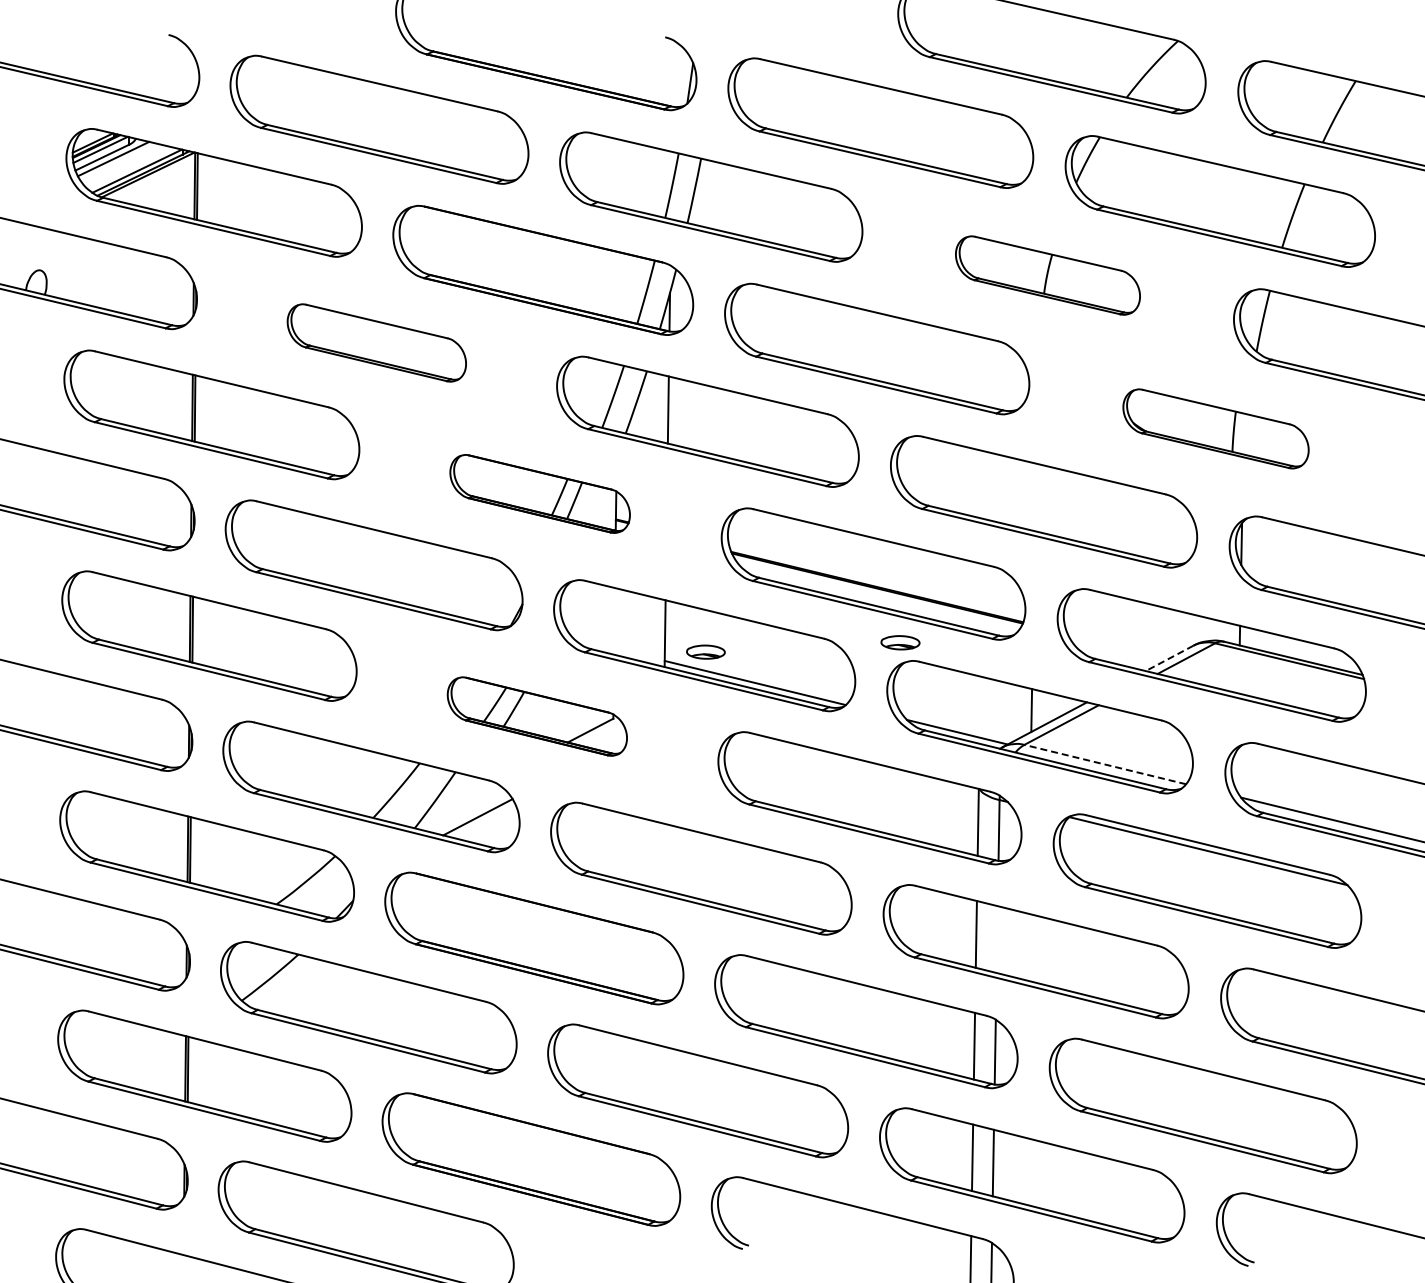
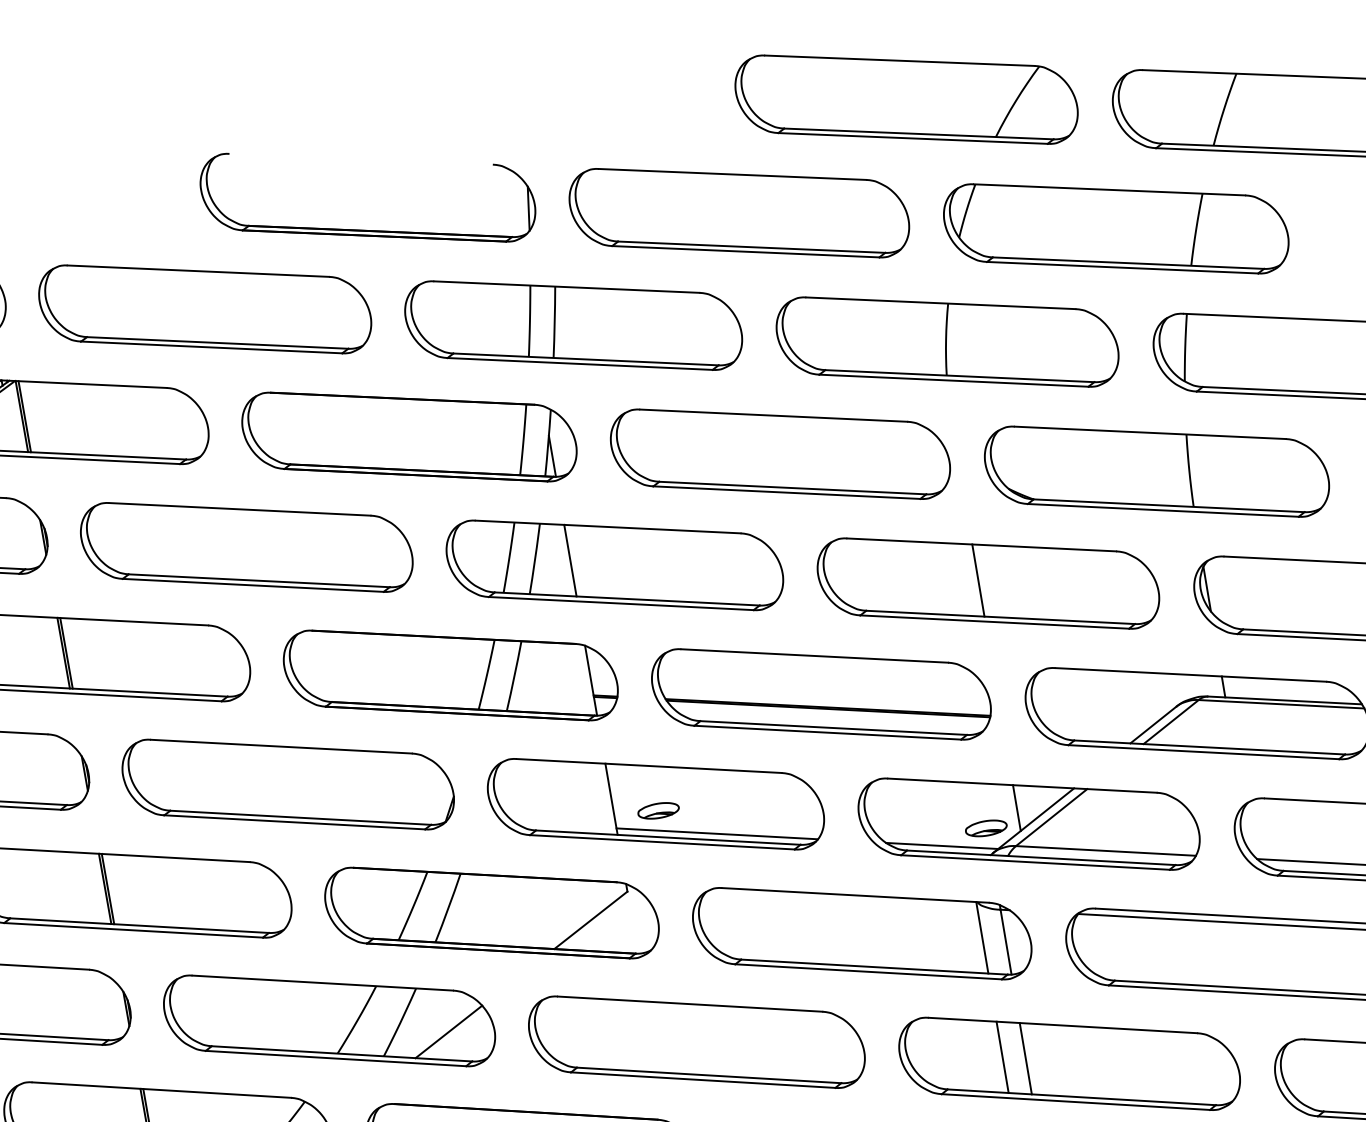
part: (1047, 275) -> (947, 342), size x1.67
part: (376, 342) -> (246, 546), size x1.67
part: (1215, 428) -> (1156, 471), size x1.67
part: (539, 493) -> (449, 675), size x1.67
line: (1034, 497) -> (977, 580), added
part: (900, 642) -> (986, 828), moved
line: (1169, 658) -> (1153, 725), dashed -> solid
part: (537, 716) -> (492, 912), size x1.67
line: (1104, 764) -> (1105, 851), dashed -> solid
line: (996, 939) -> (1025, 1058), added

